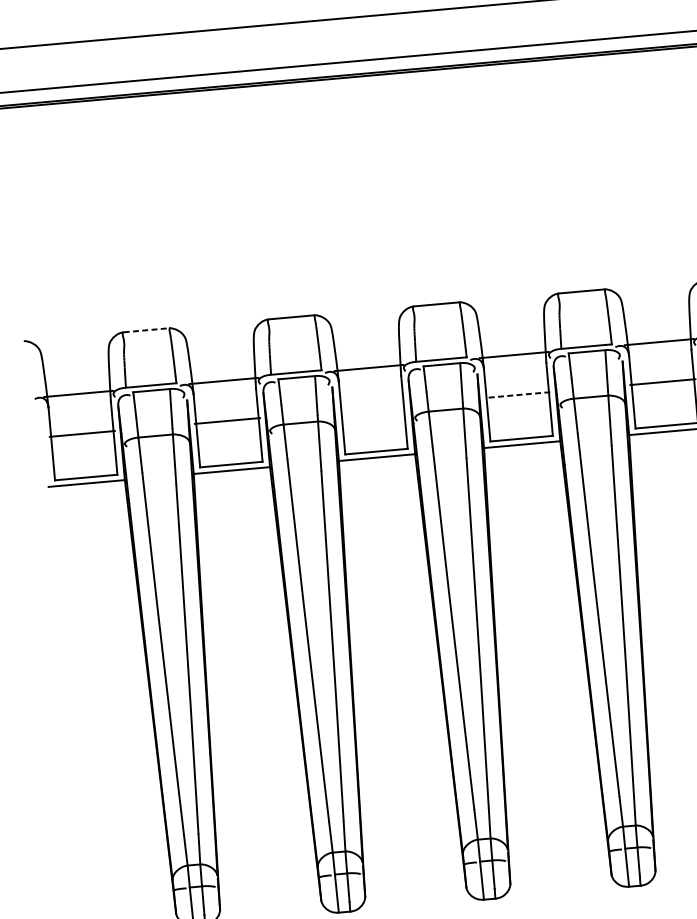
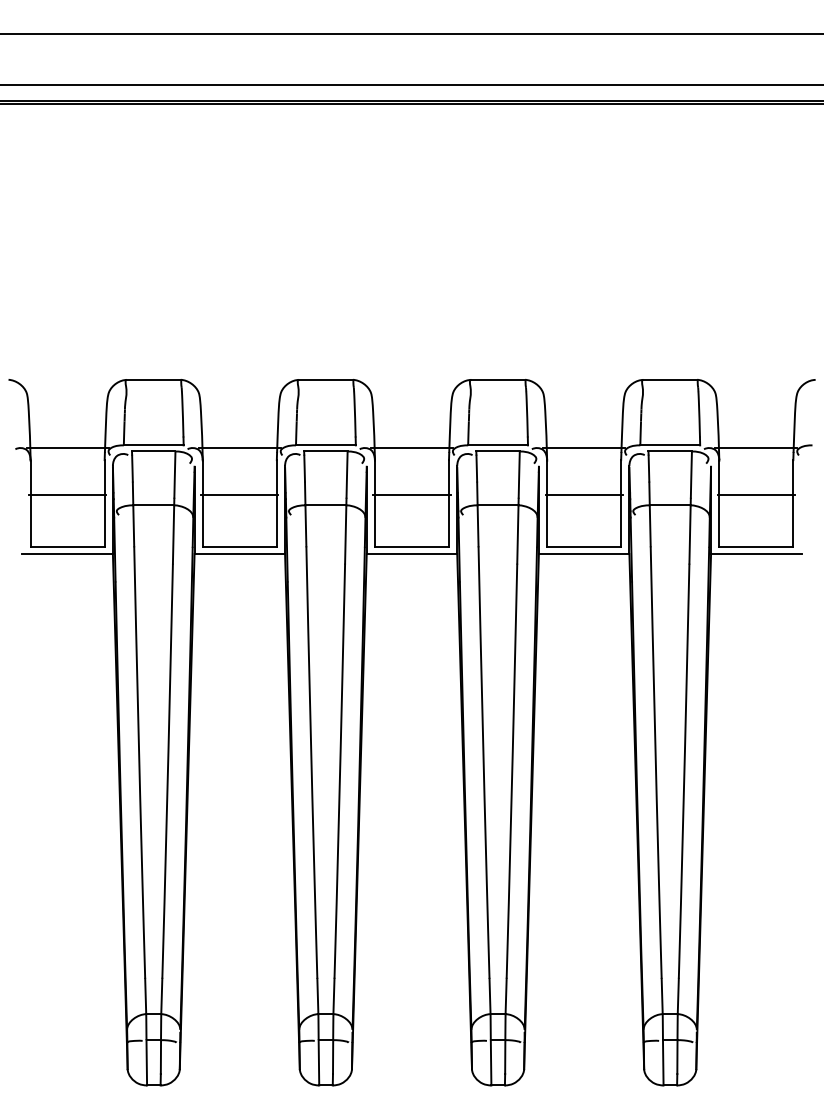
line: (145, 329) -> (153, 379), dashed -> solid
line: (518, 395) -> (584, 495), dashed -> solid
line: (372, 408) -> (411, 495), added

